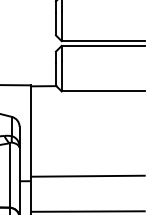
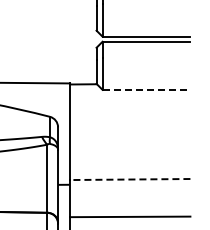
line: (103, 91) -> (146, 89), solid -> dashed
line: (87, 176) -> (129, 179), solid -> dashed

